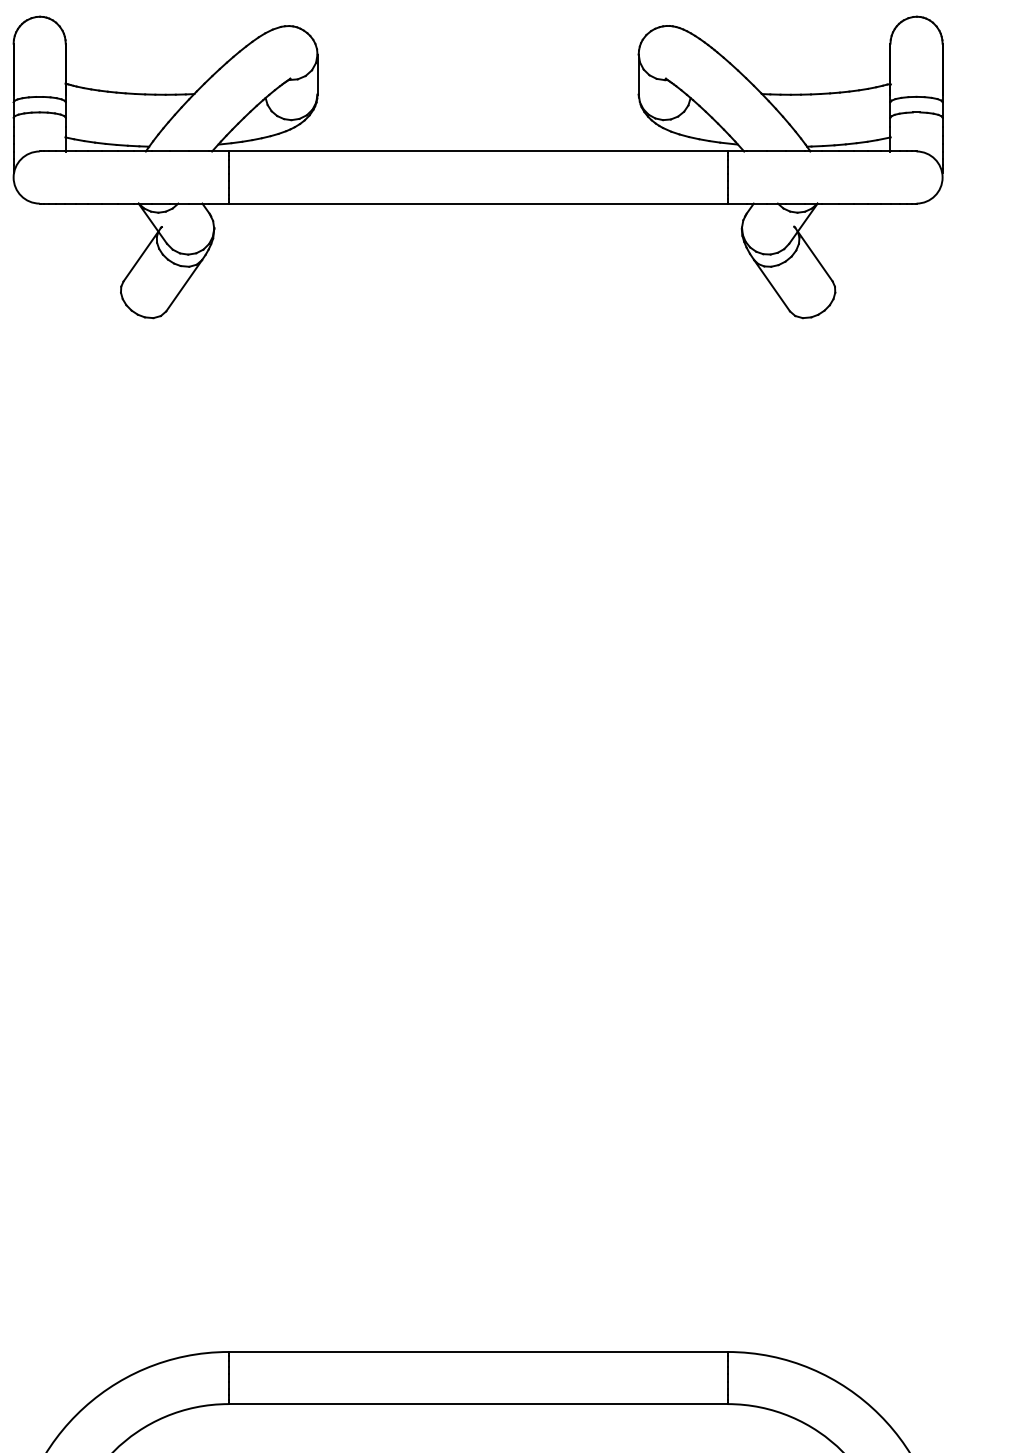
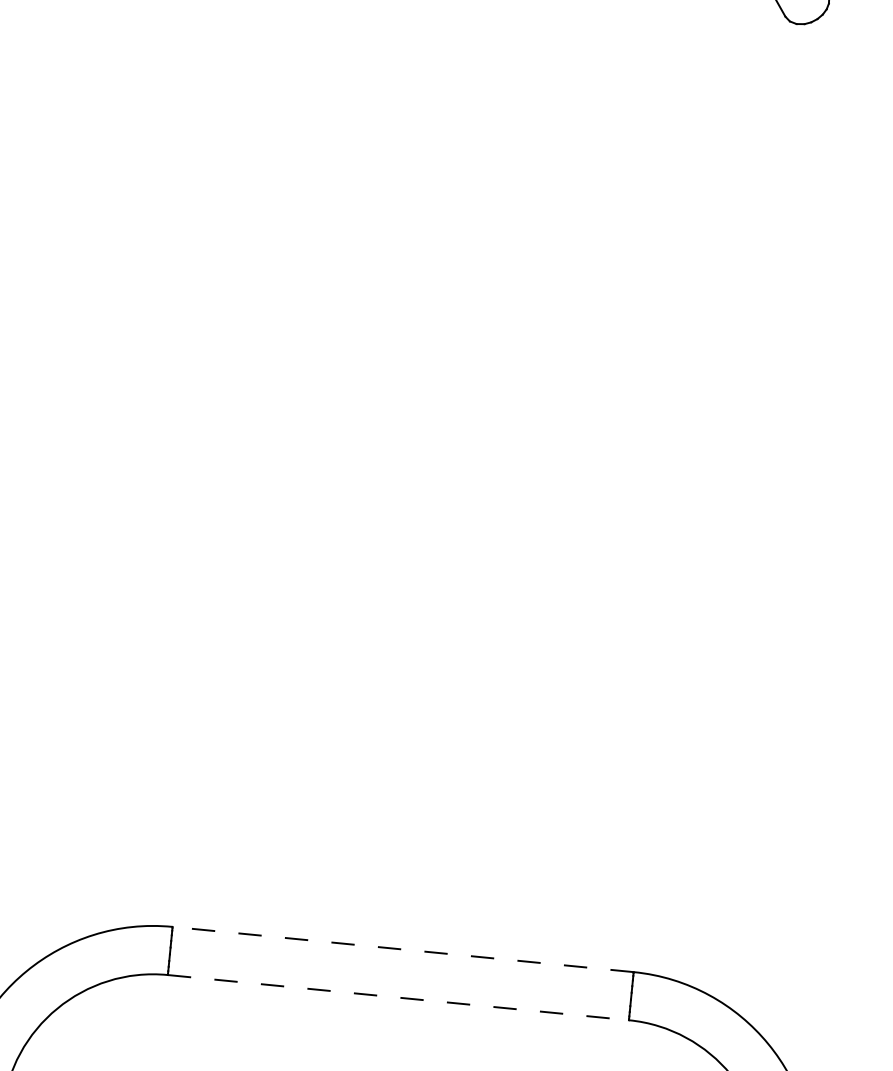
line: (478, 1351) -> (403, 949), solid -> dashed
line: (478, 1404) -> (398, 998), solid -> dashed

